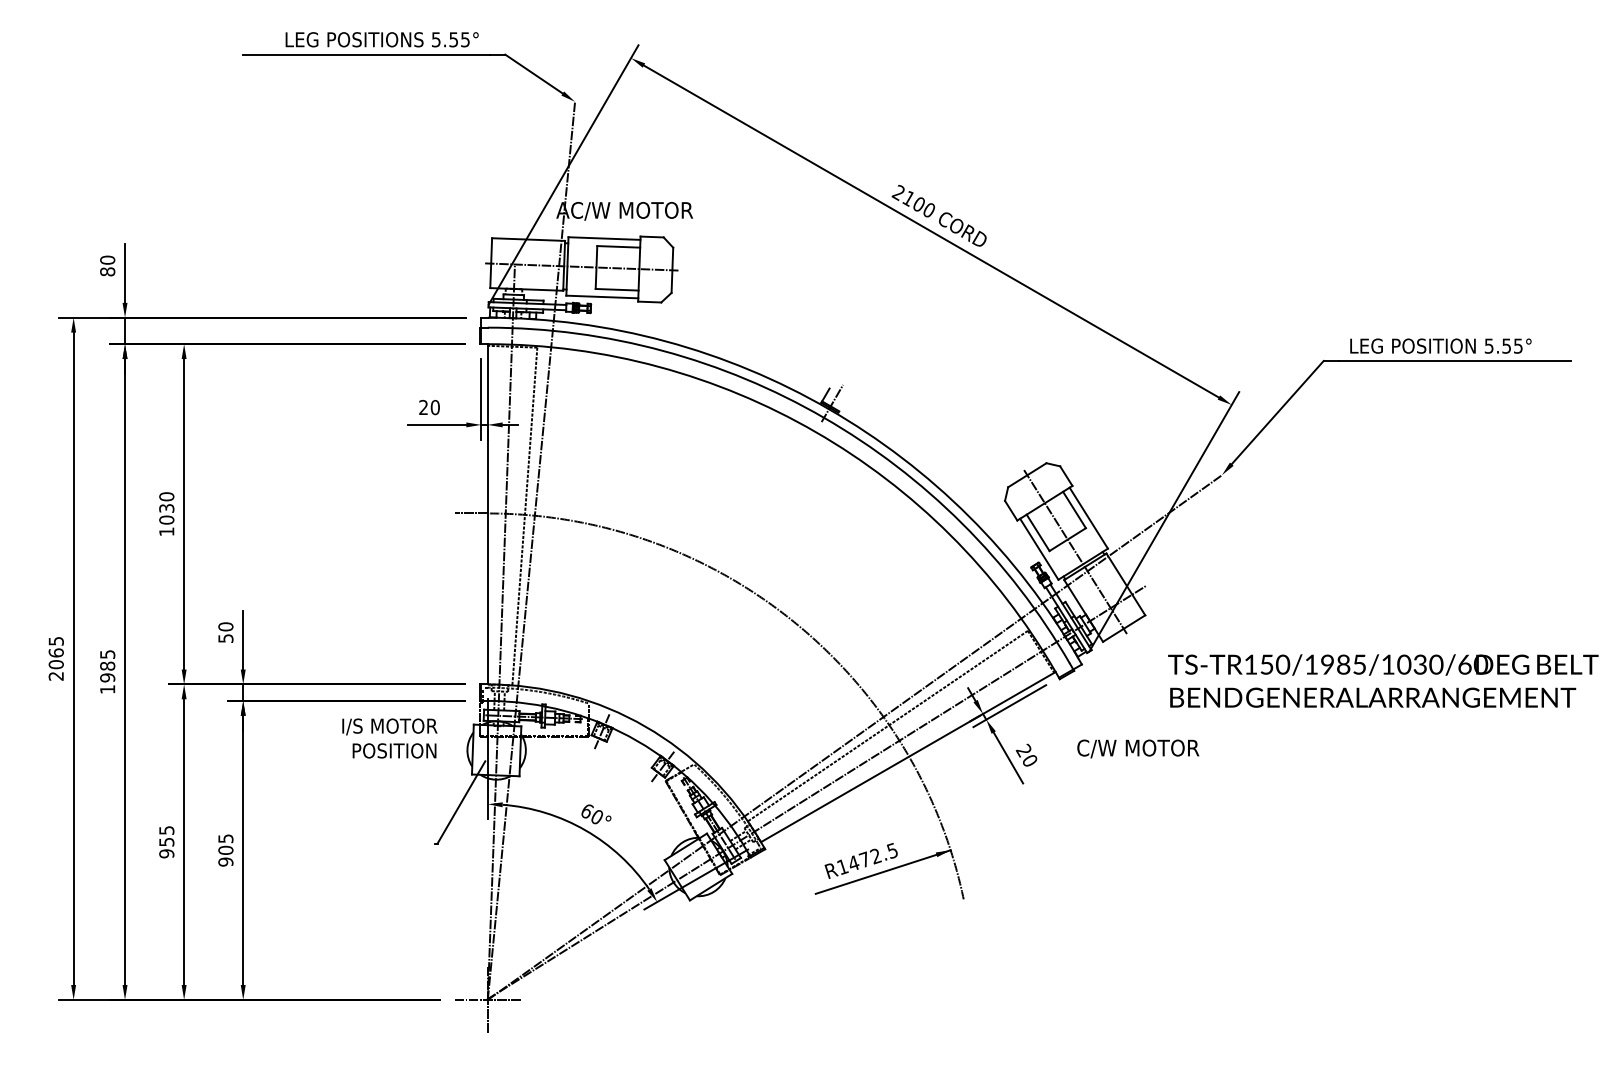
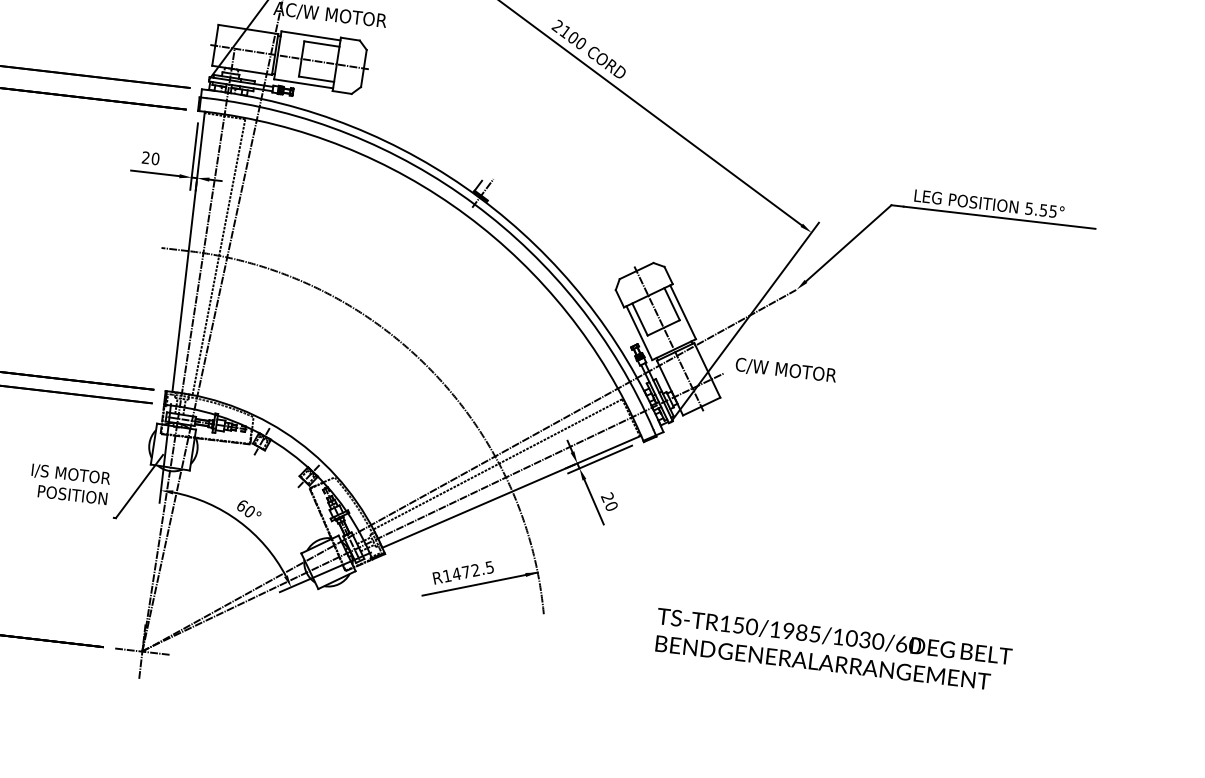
text: (1383, 680) -> (833, 649), moved
text: (389, 738) -> (69, 484), moved
text: (1138, 748) -> (786, 370), moved

